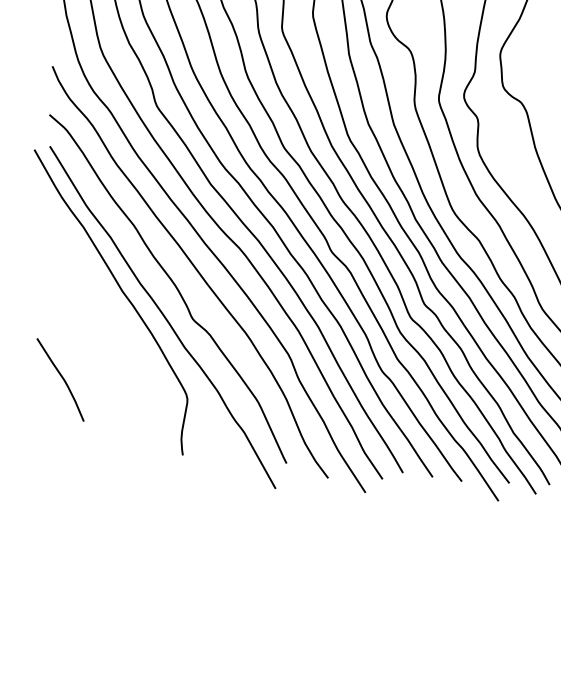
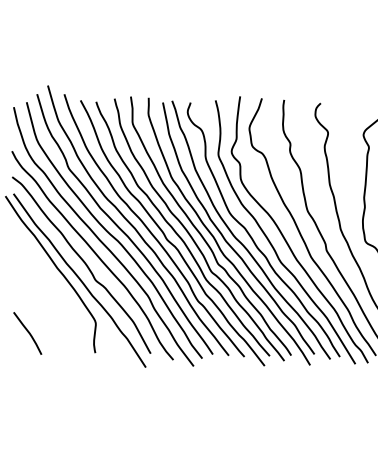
curve: (60, 378) -> (27, 332), moved

